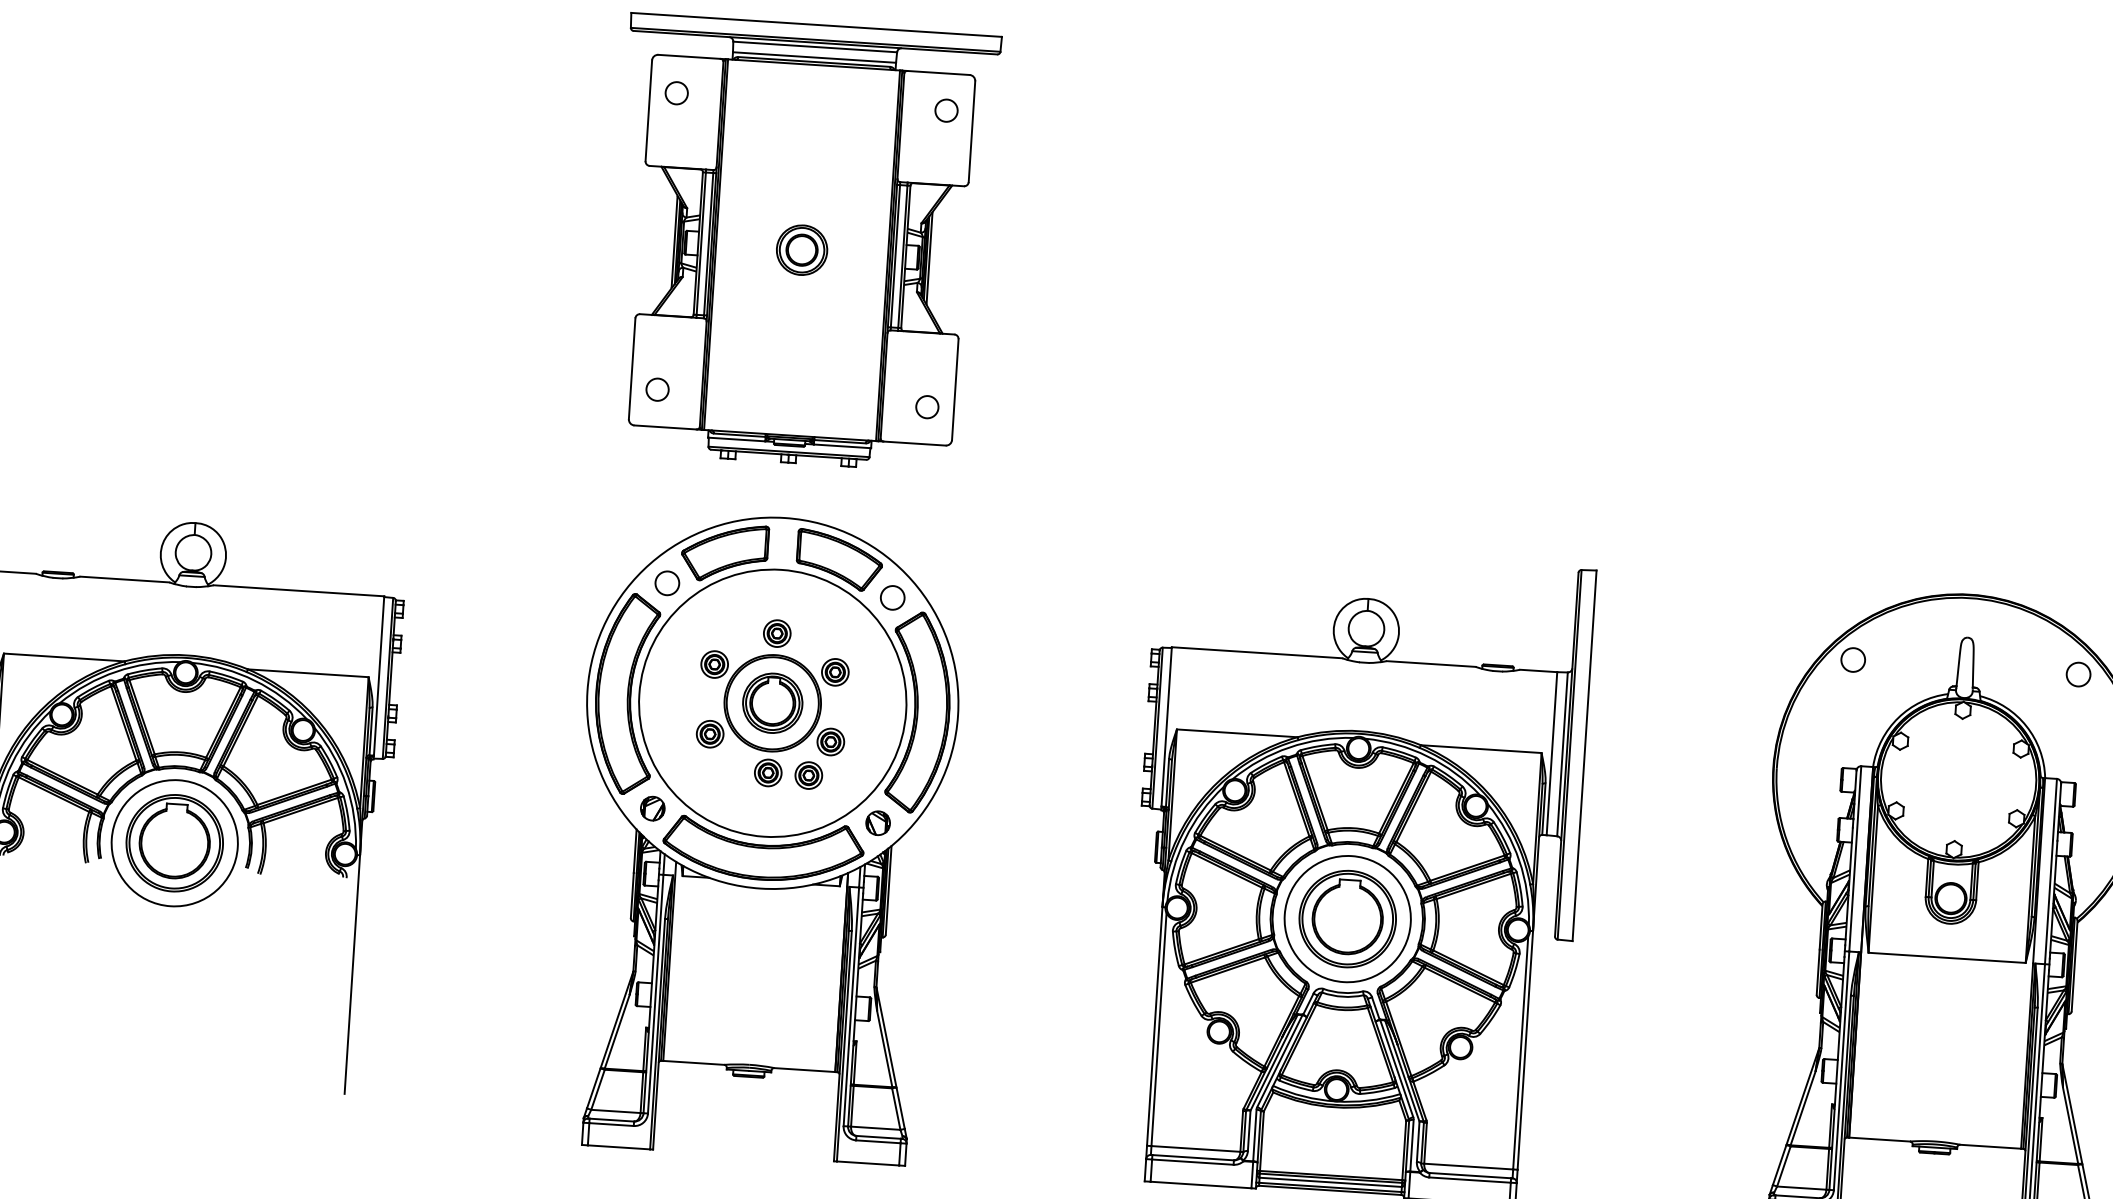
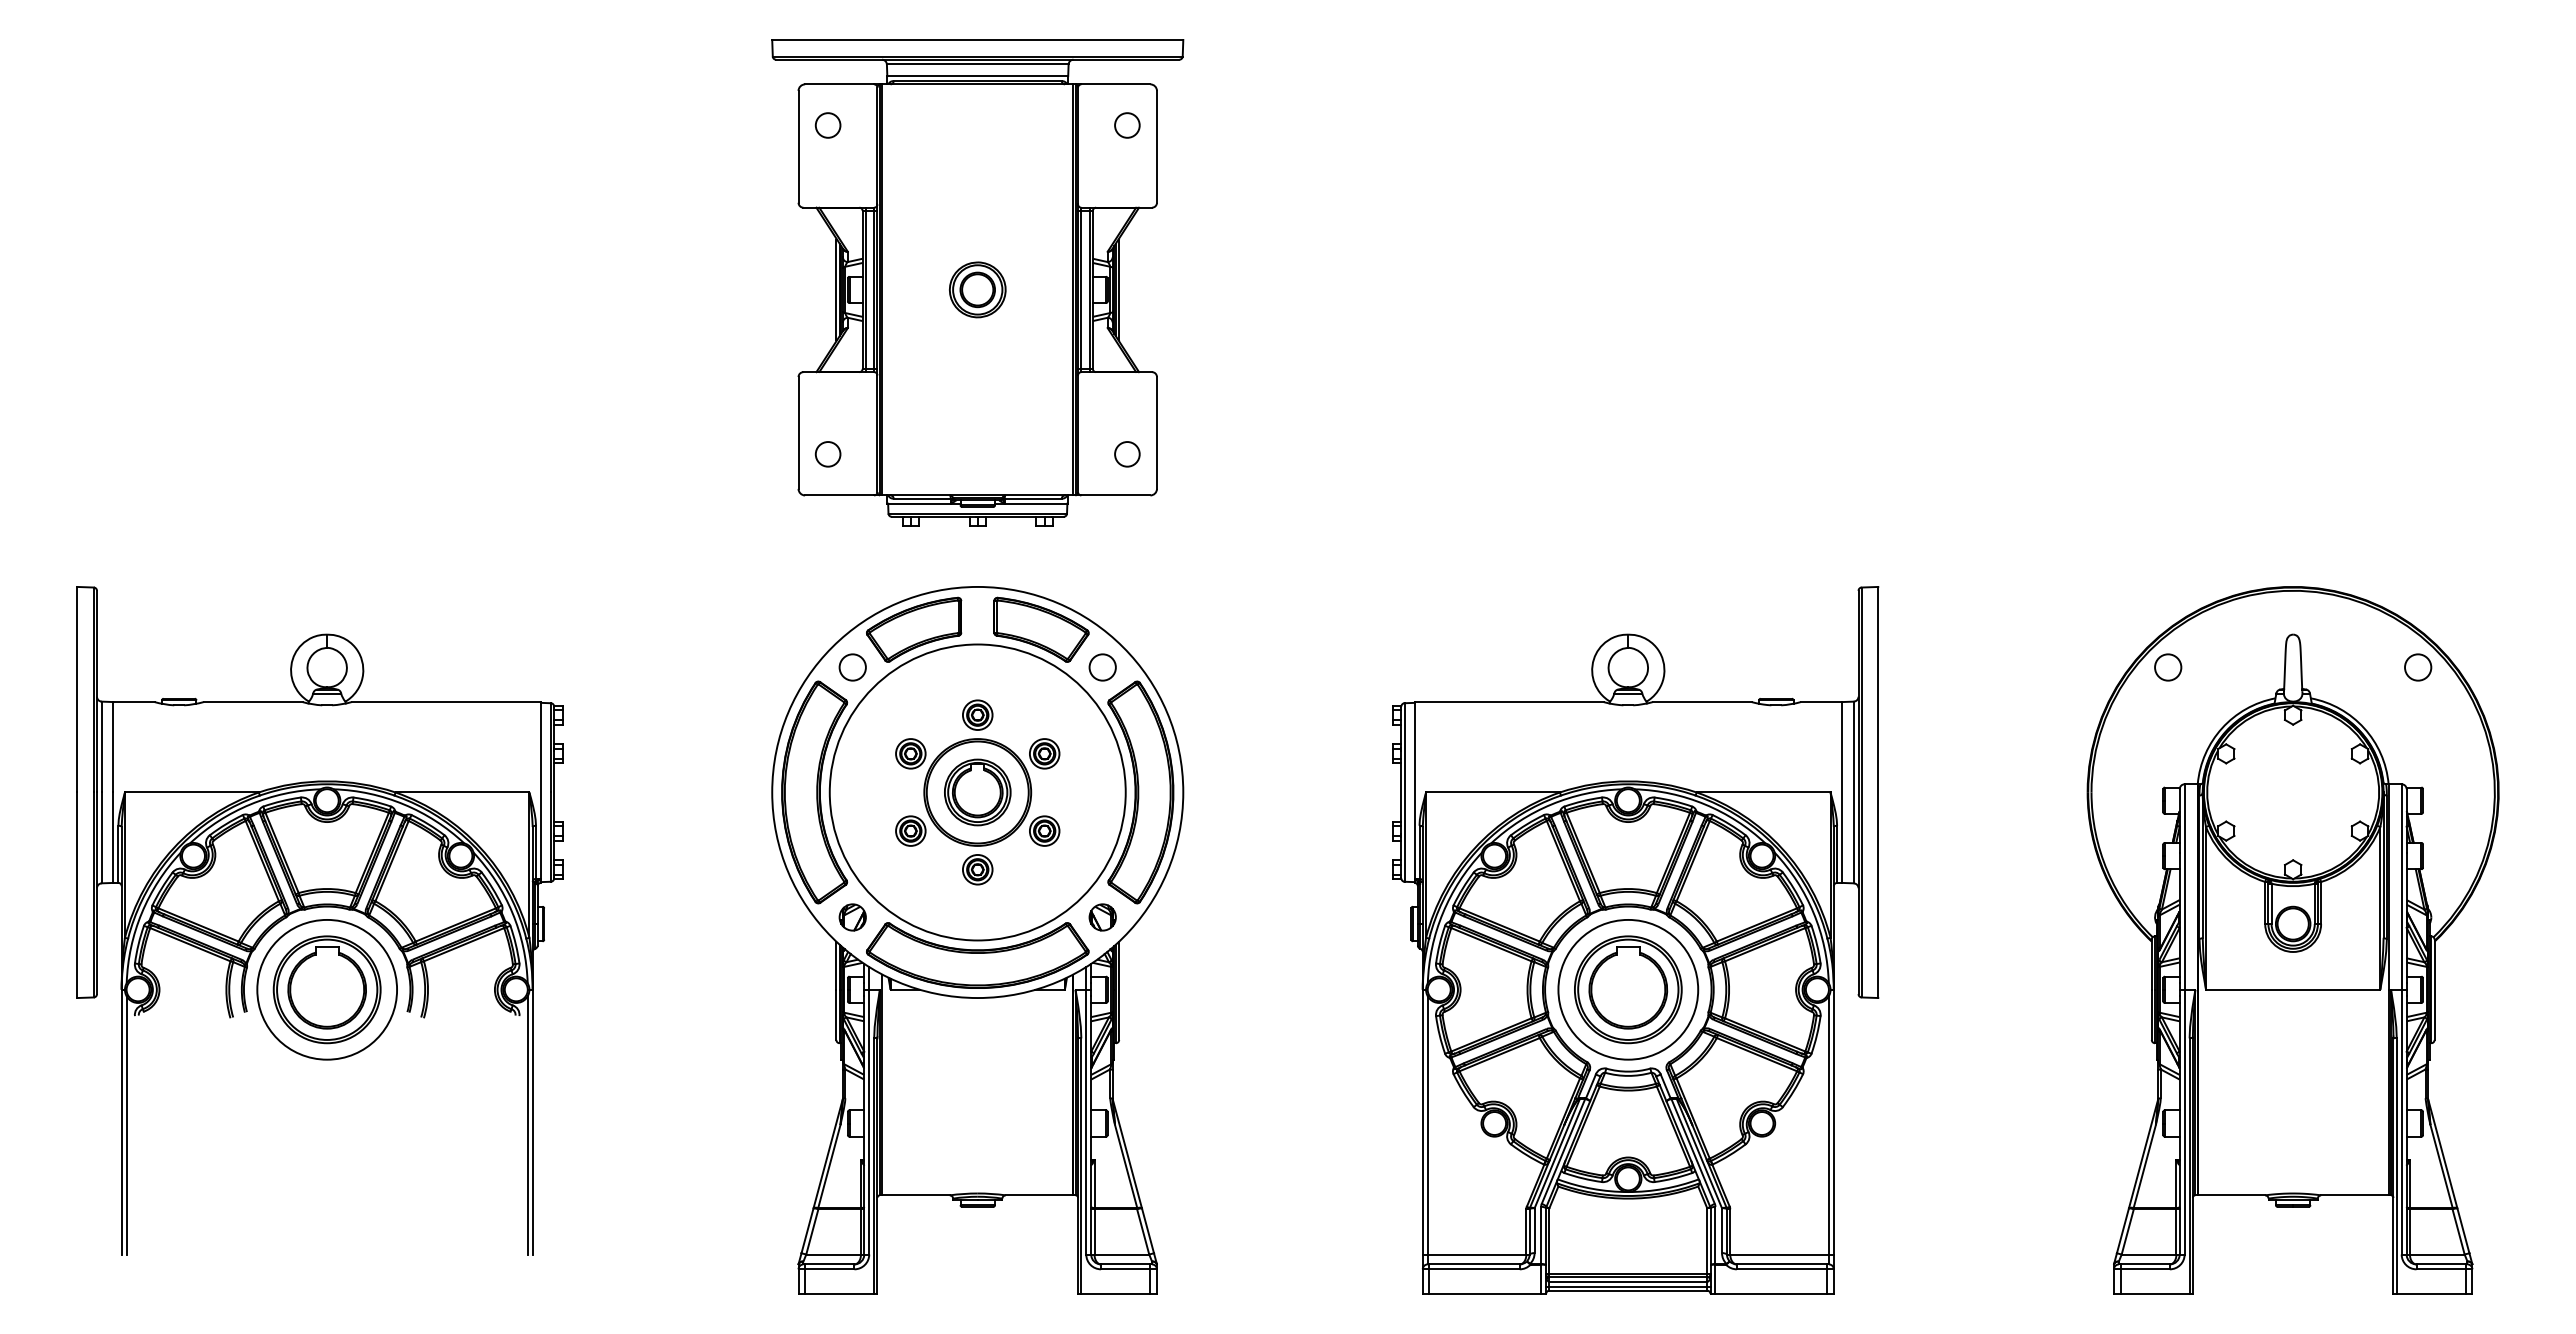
part: (808, 775) -> (1022, 869), removed
line: (347, 977) -> (527, 1125), added

